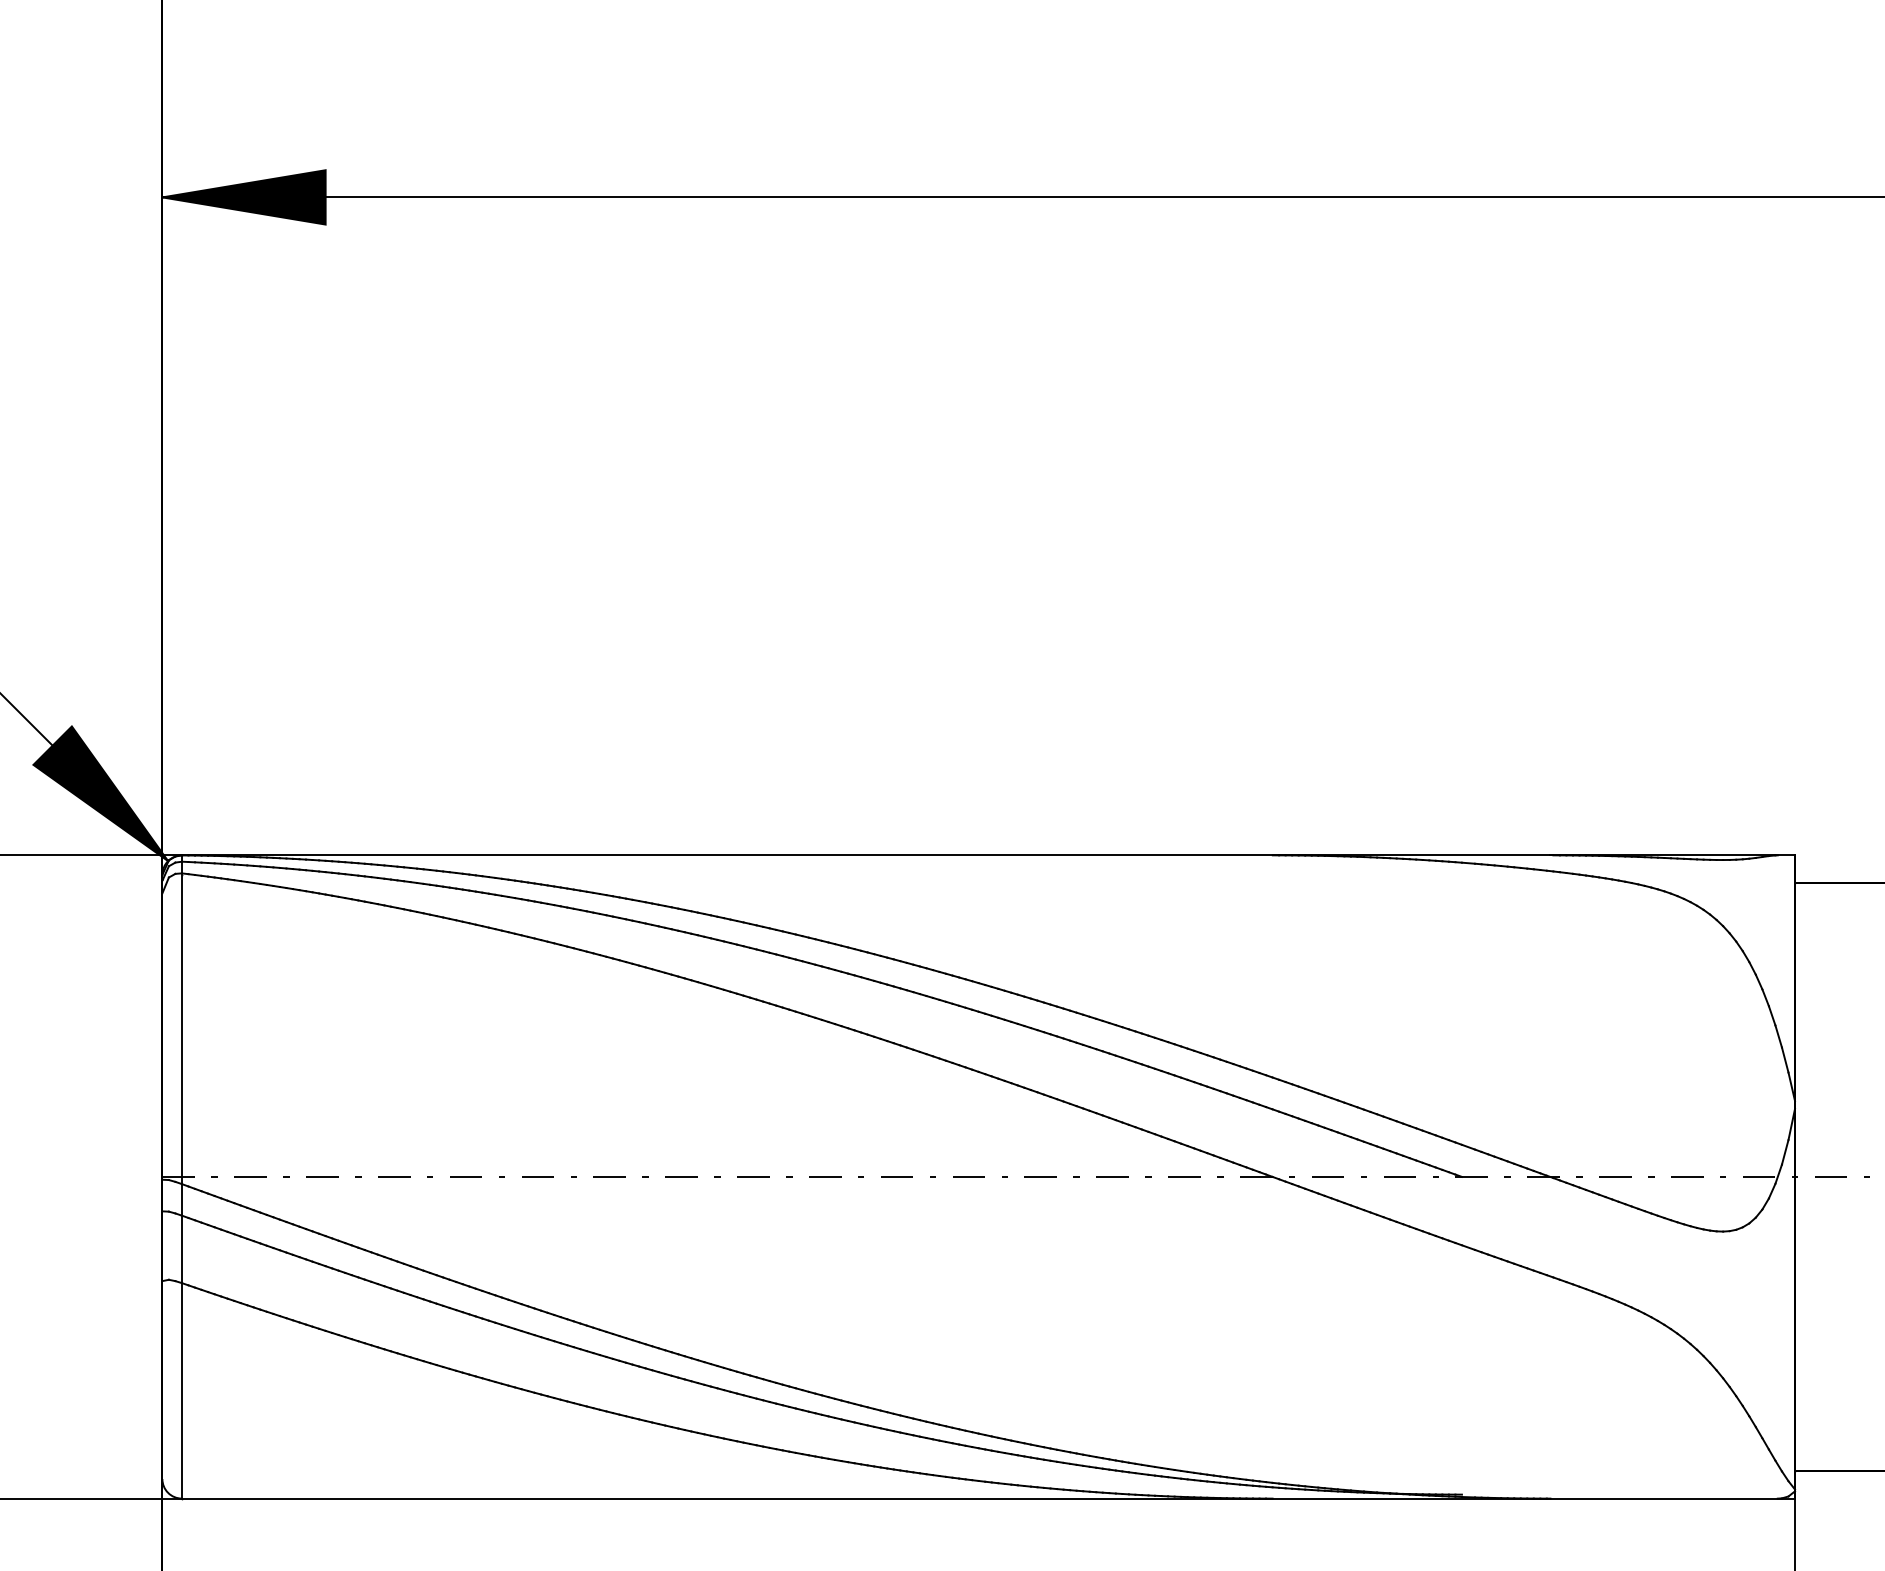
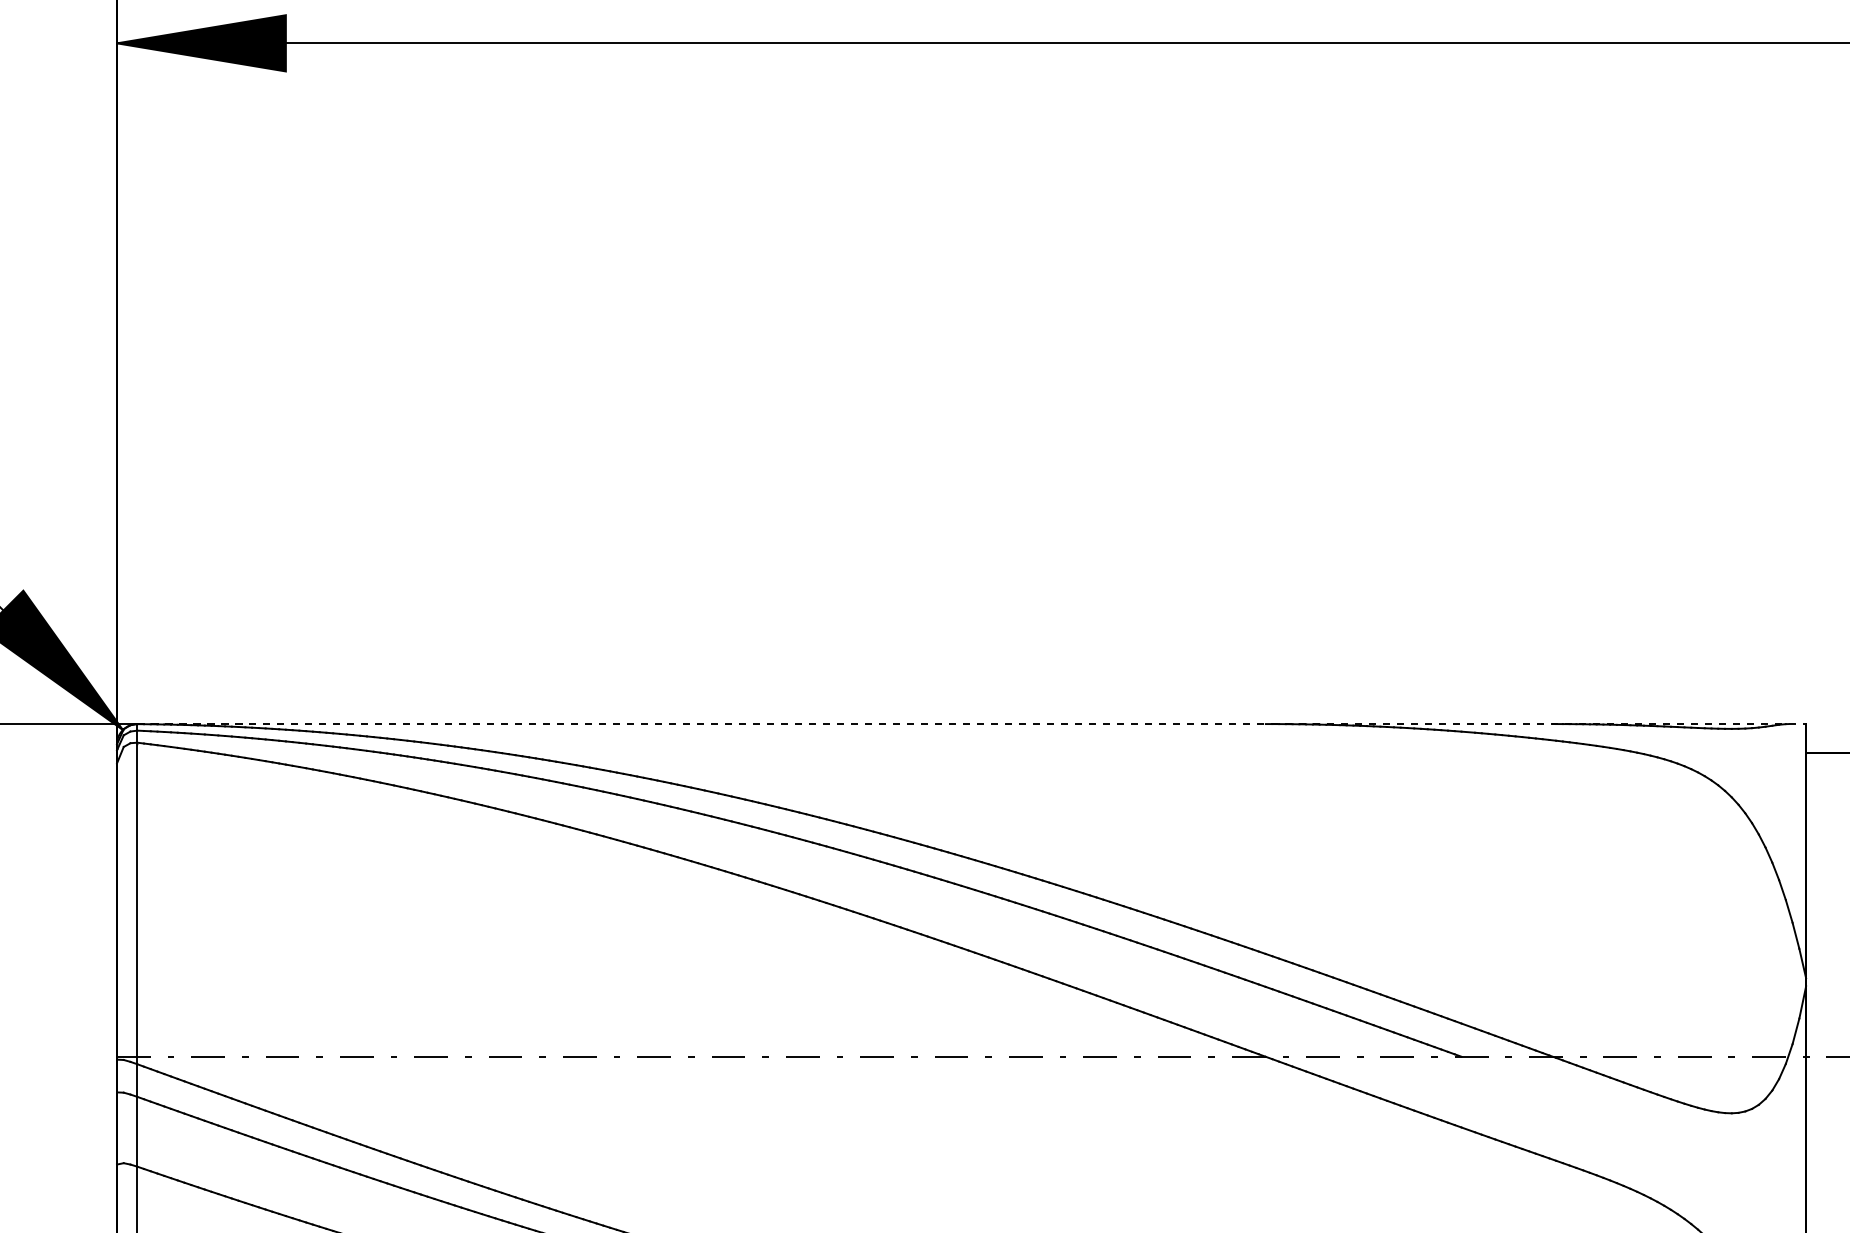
line: (988, 855) -> (971, 724), solid -> dashed

